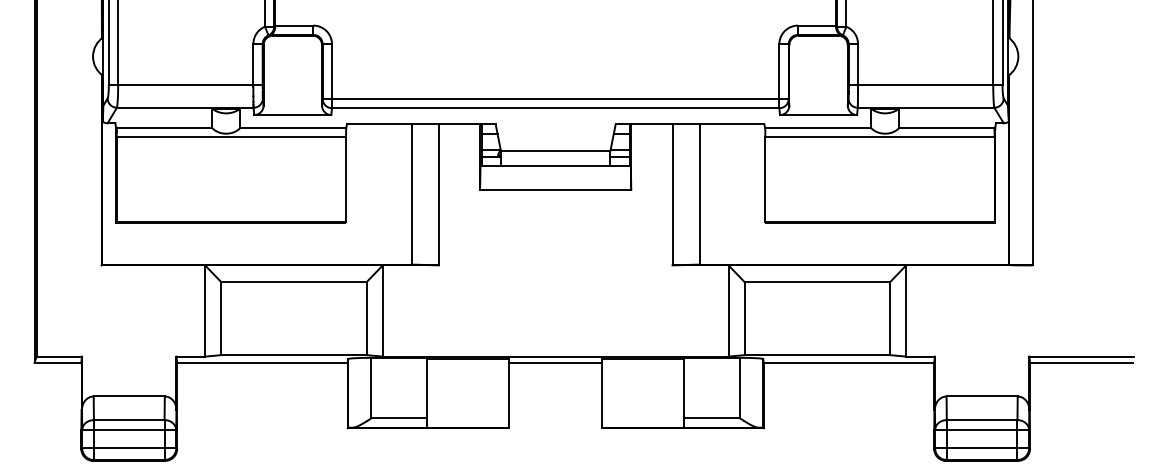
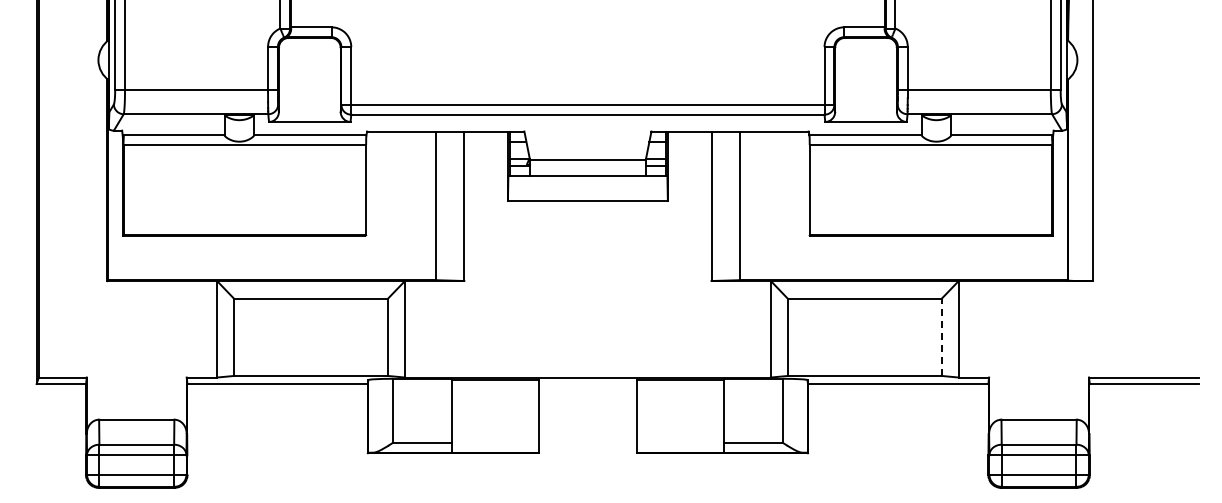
line: (889, 318) -> (941, 337), solid -> dashed
line: (555, 363) -> (587, 384), removed

